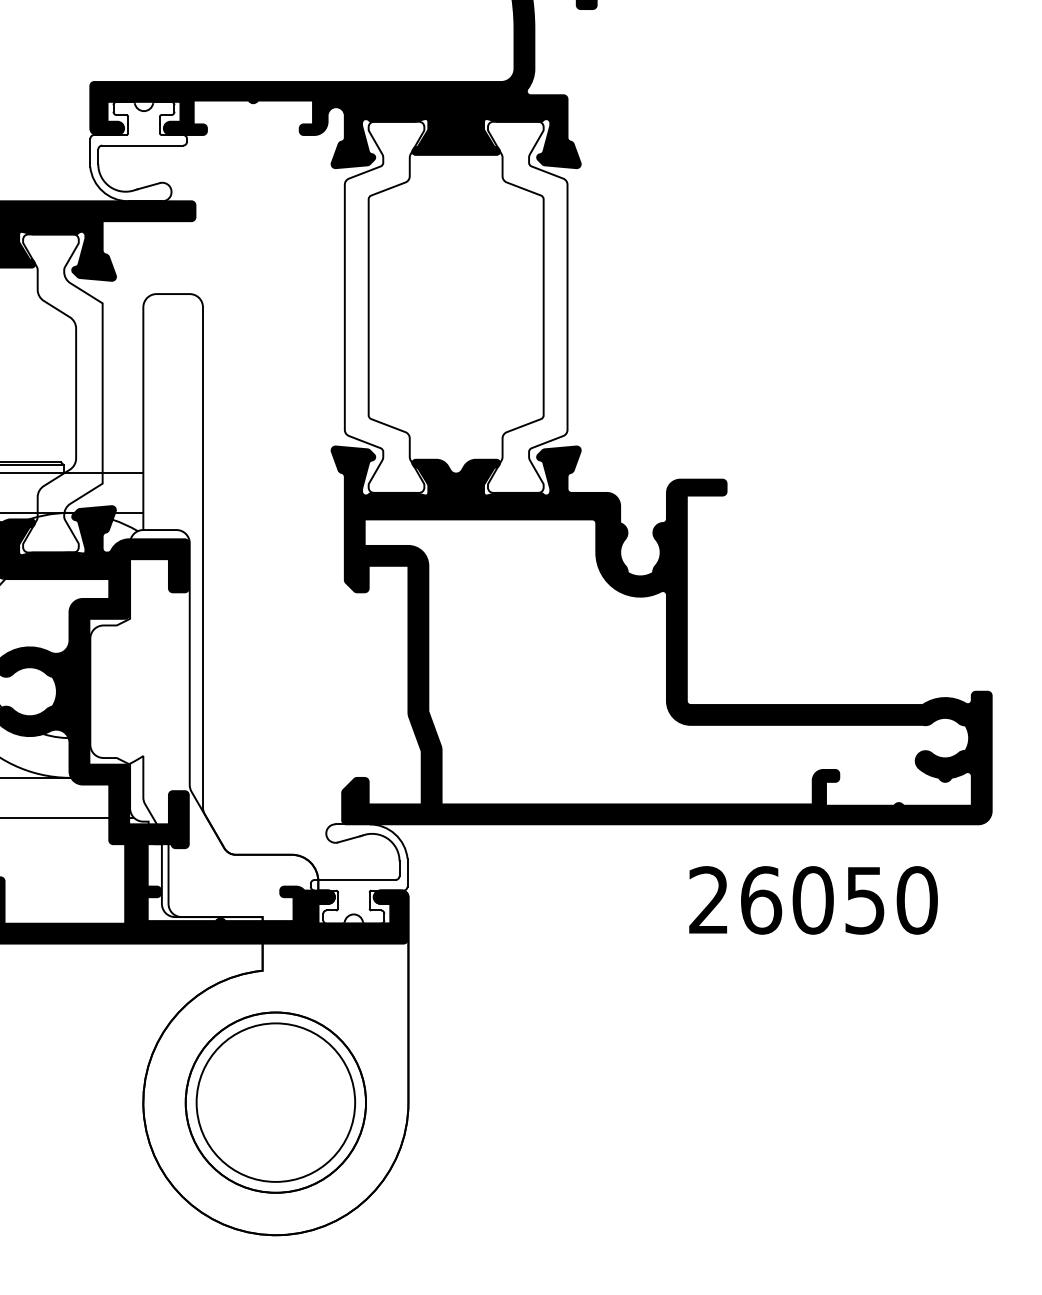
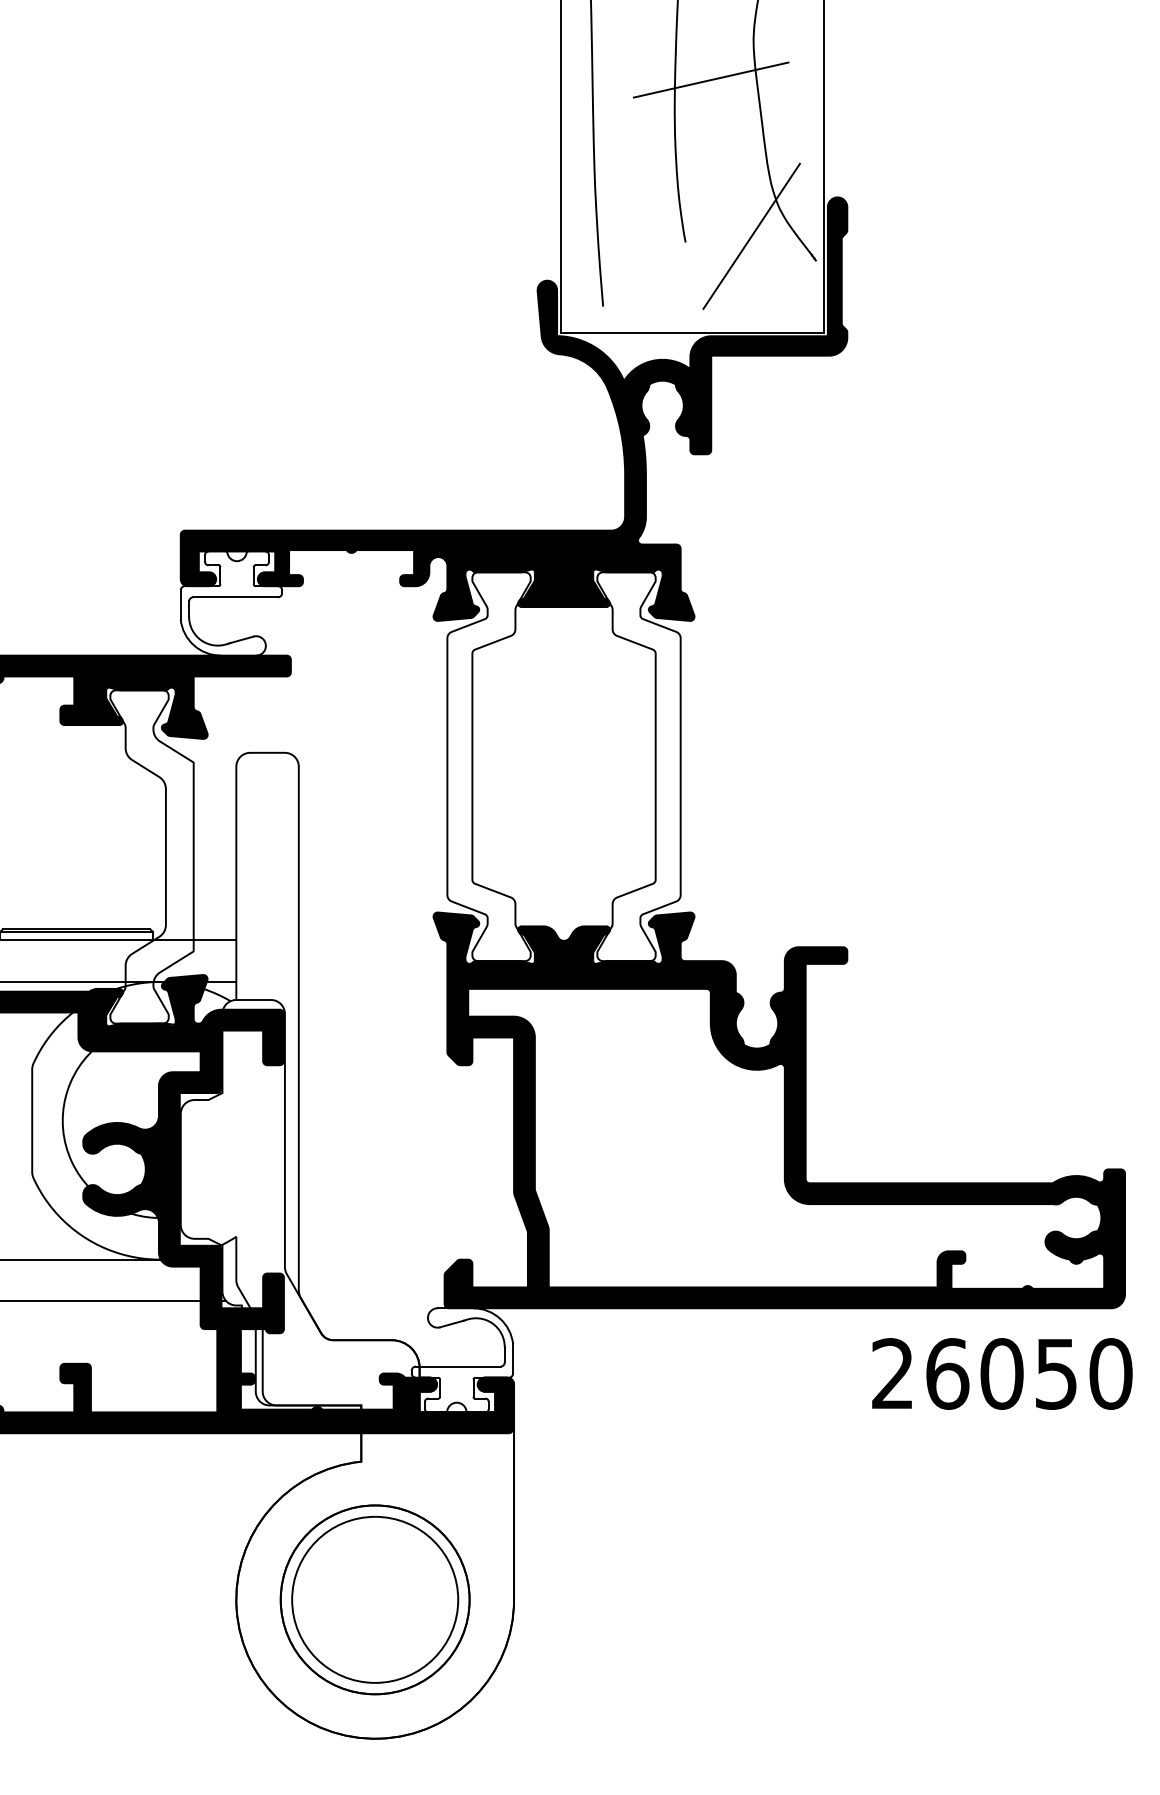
text: (813, 899) -> (1002, 1373), moved

